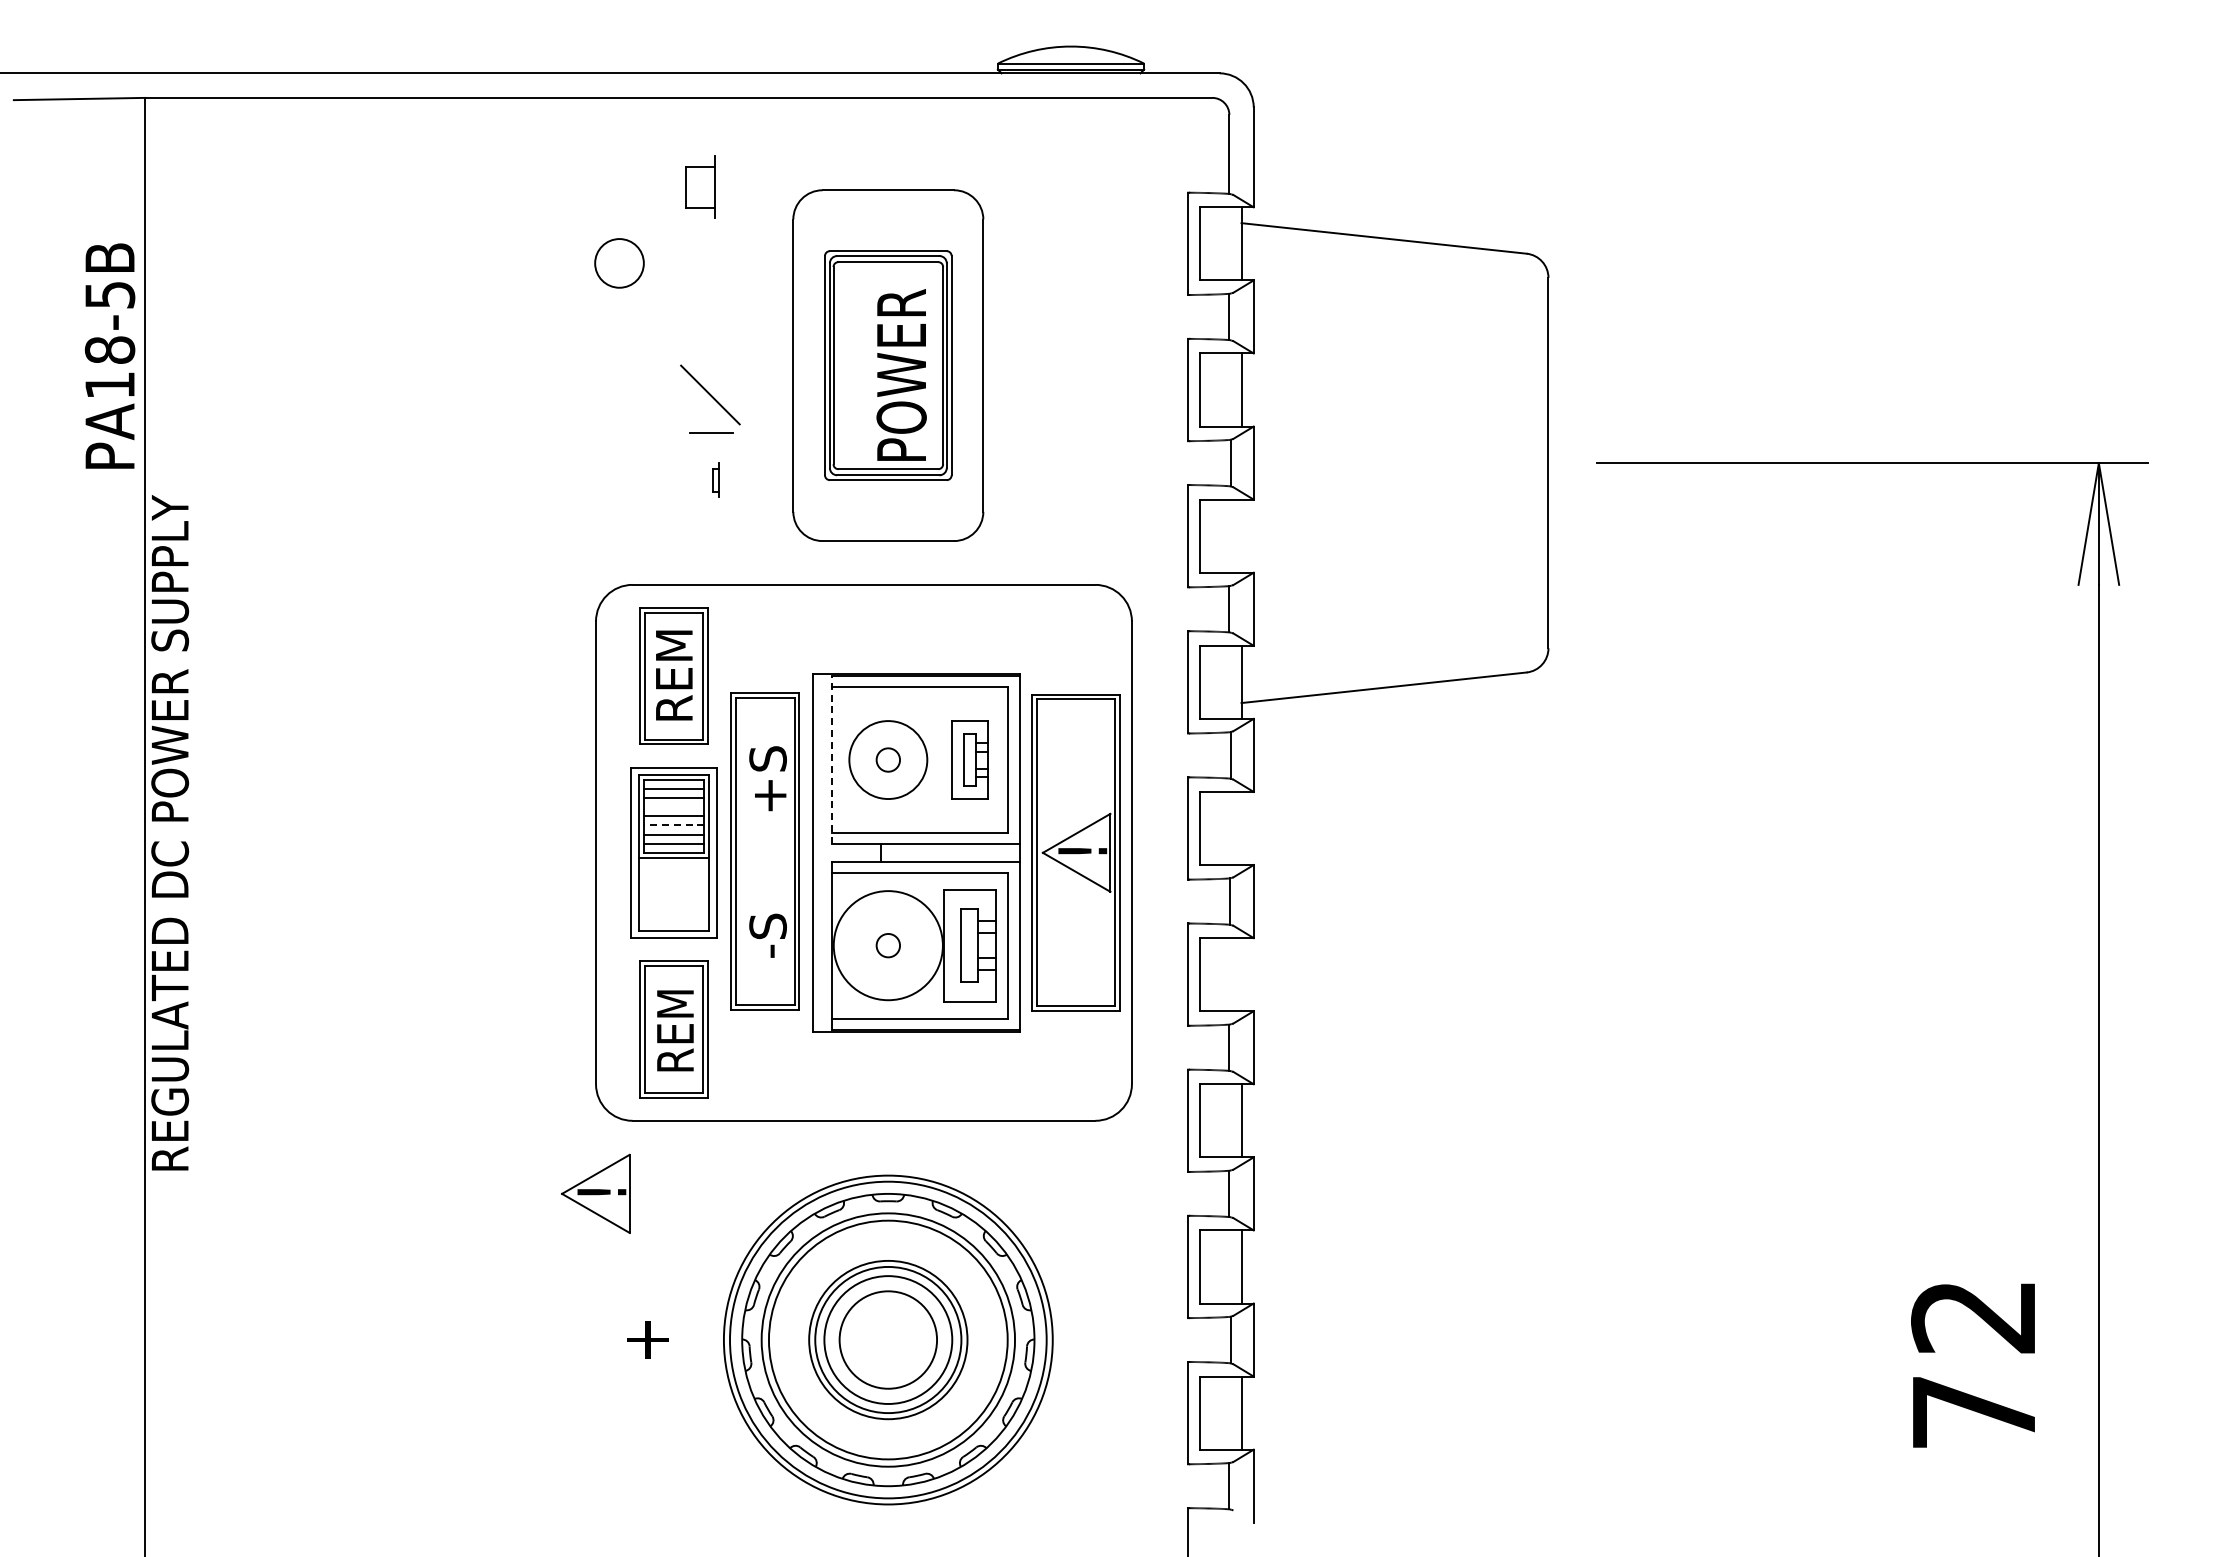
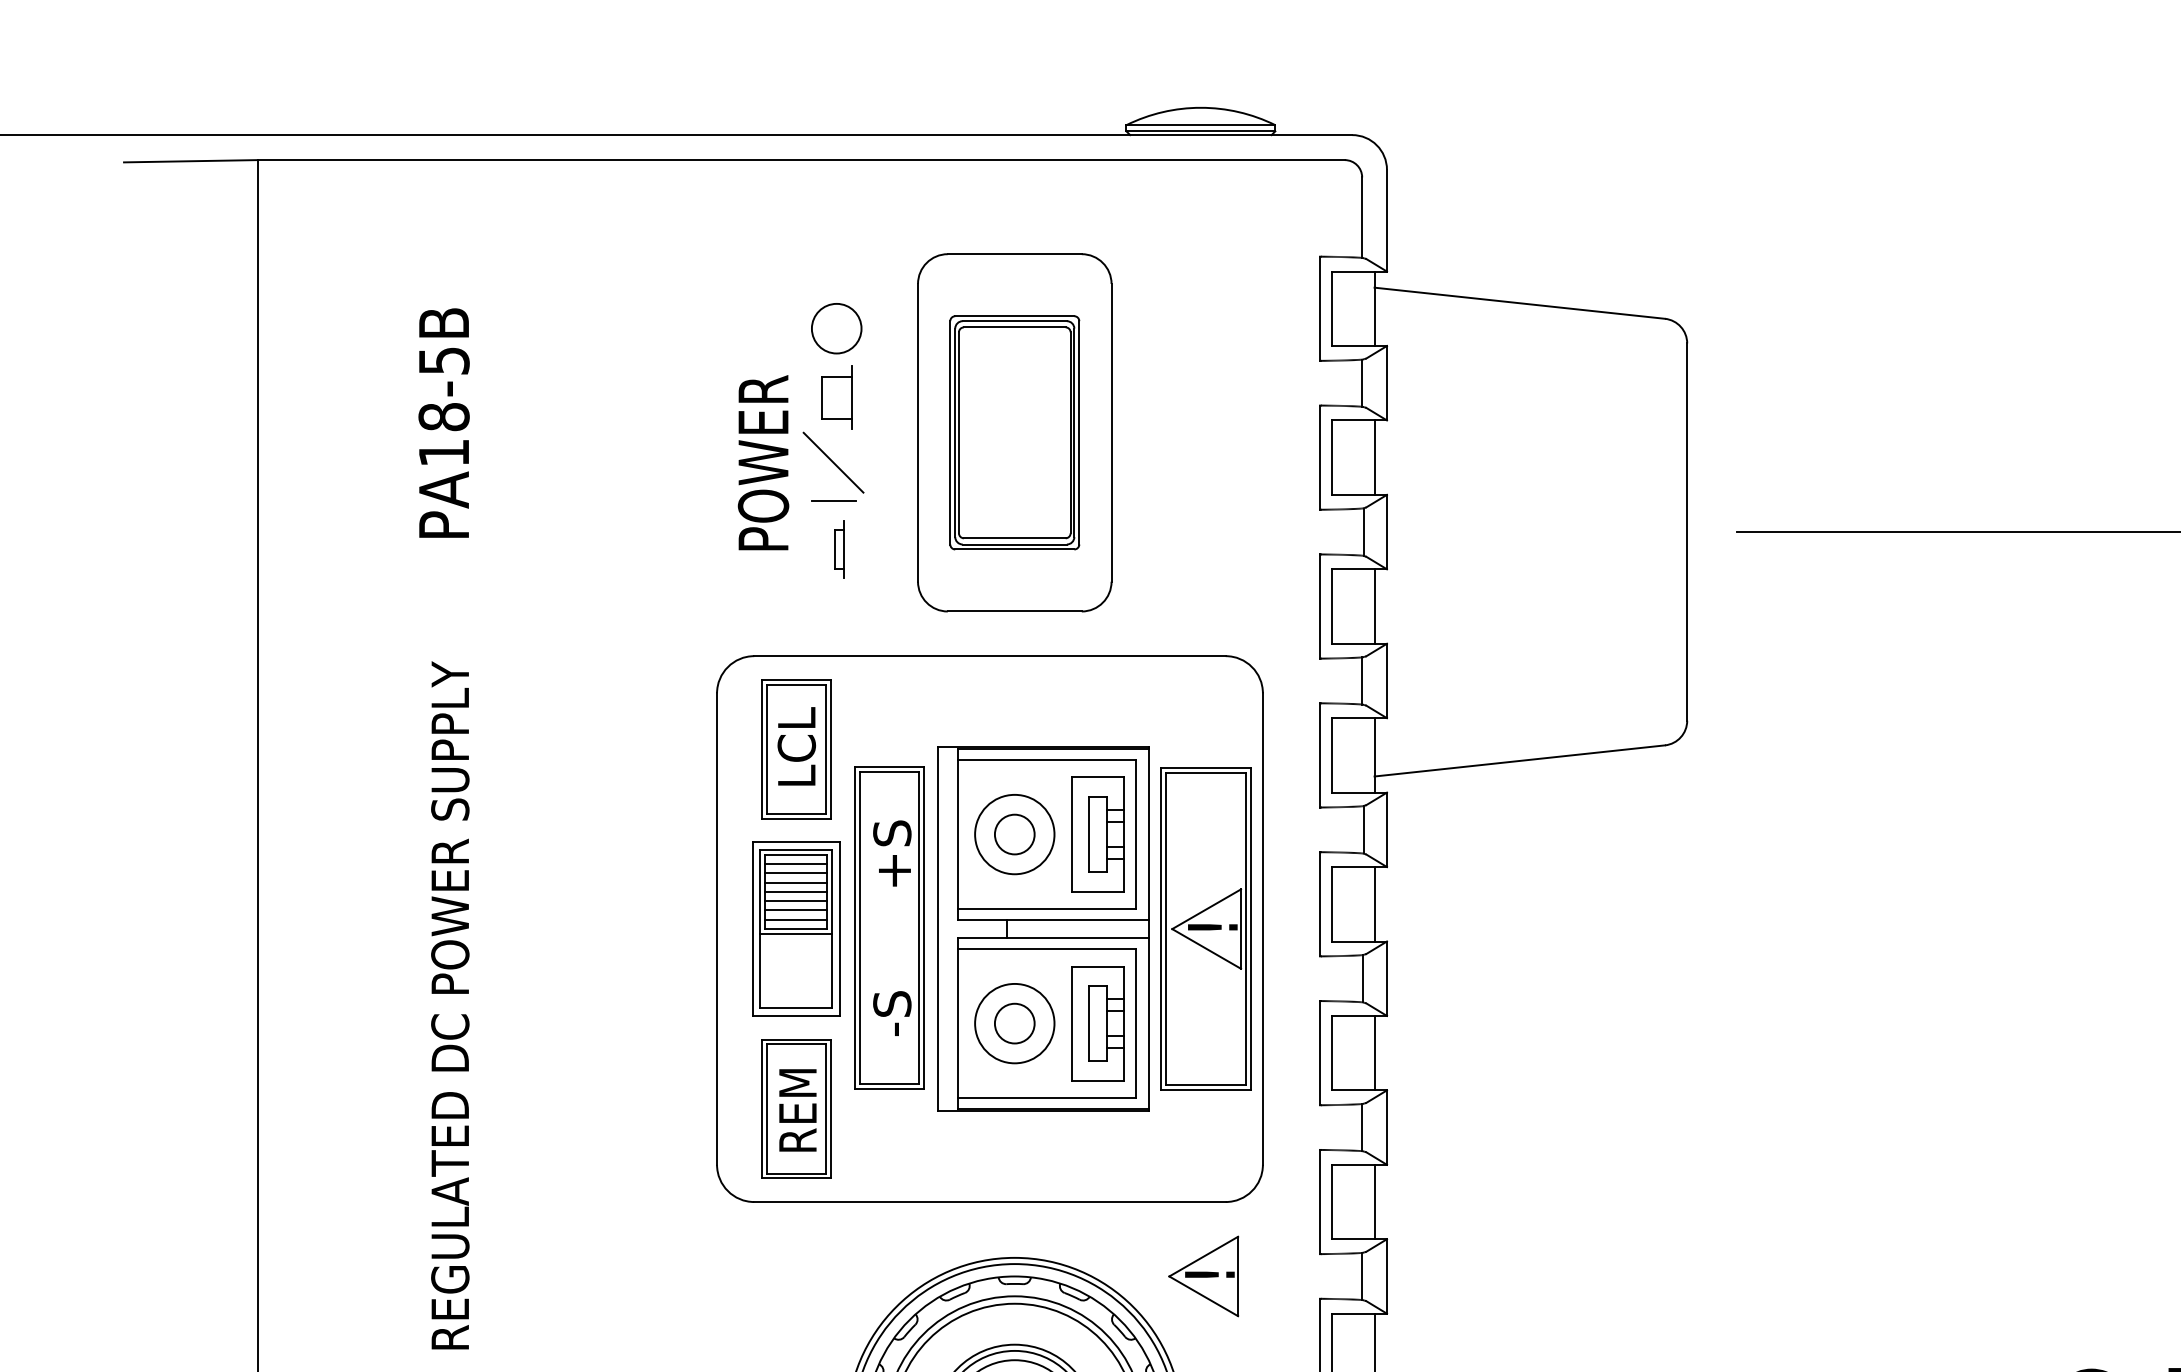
part: (700, 186) -> (836, 397), moved
circle: (619, 263) -> (836, 328), moved
text: (109, 355) -> (443, 422), moved
text: (901, 374) -> (763, 462), moved
part: (715, 480) -> (838, 549), size x1.67
line: (1241, 535) -> (1374, 605), added
text: (674, 675) -> (796, 748), REM -> LCL
line: (832, 759) -> (957, 834), dashed -> solid
circle: (887, 759) -> (1013, 834), size x1.67
part: (969, 759) -> (1097, 834), size x1.43
line: (673, 807) -> (795, 882), added
line: (673, 825) -> (795, 901), dashed -> solid
line: (1241, 828) -> (1374, 904), added
text: (170, 832) -> (450, 1005), moved
circle: (887, 945) -> (1013, 1023), size x1.67
circle: (888, 945) -> (1014, 1023), size x0.71
line: (1241, 974) -> (1374, 1053), added
part: (595, 1193) -> (1203, 1276), moved

